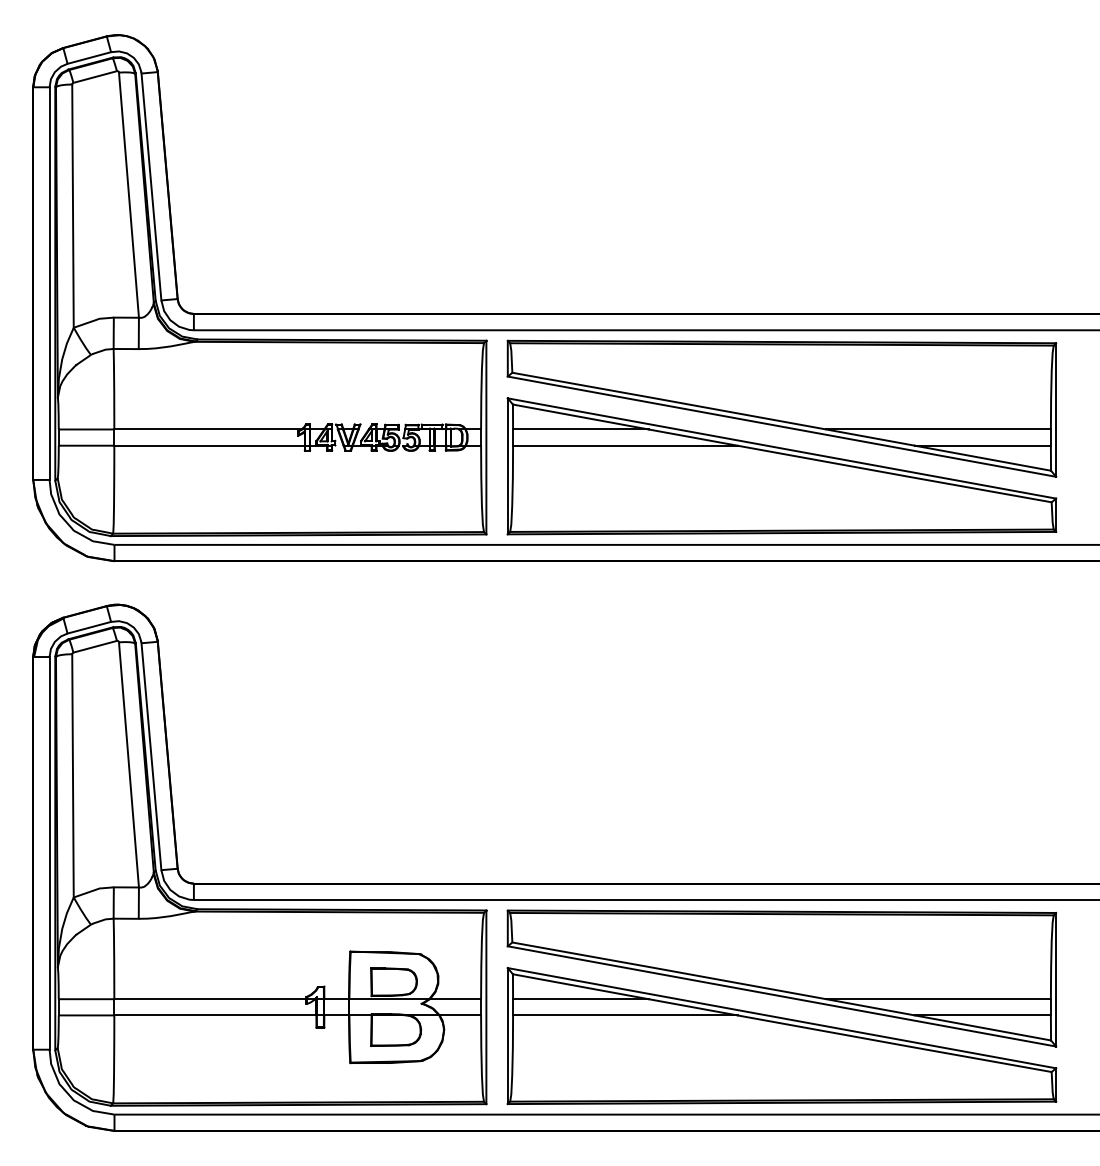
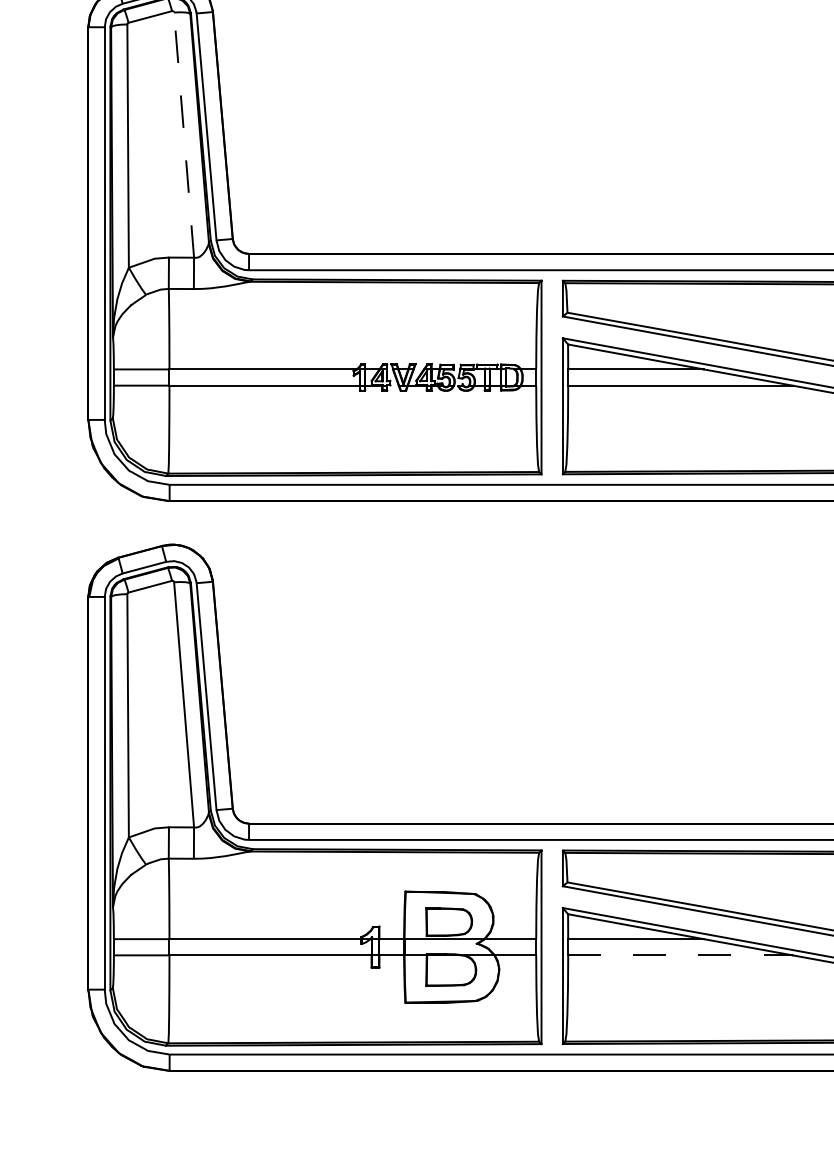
line: (128, 195) -> (183, 135), solid -> dashed
line: (625, 1015) -> (680, 955), solid -> dashed

